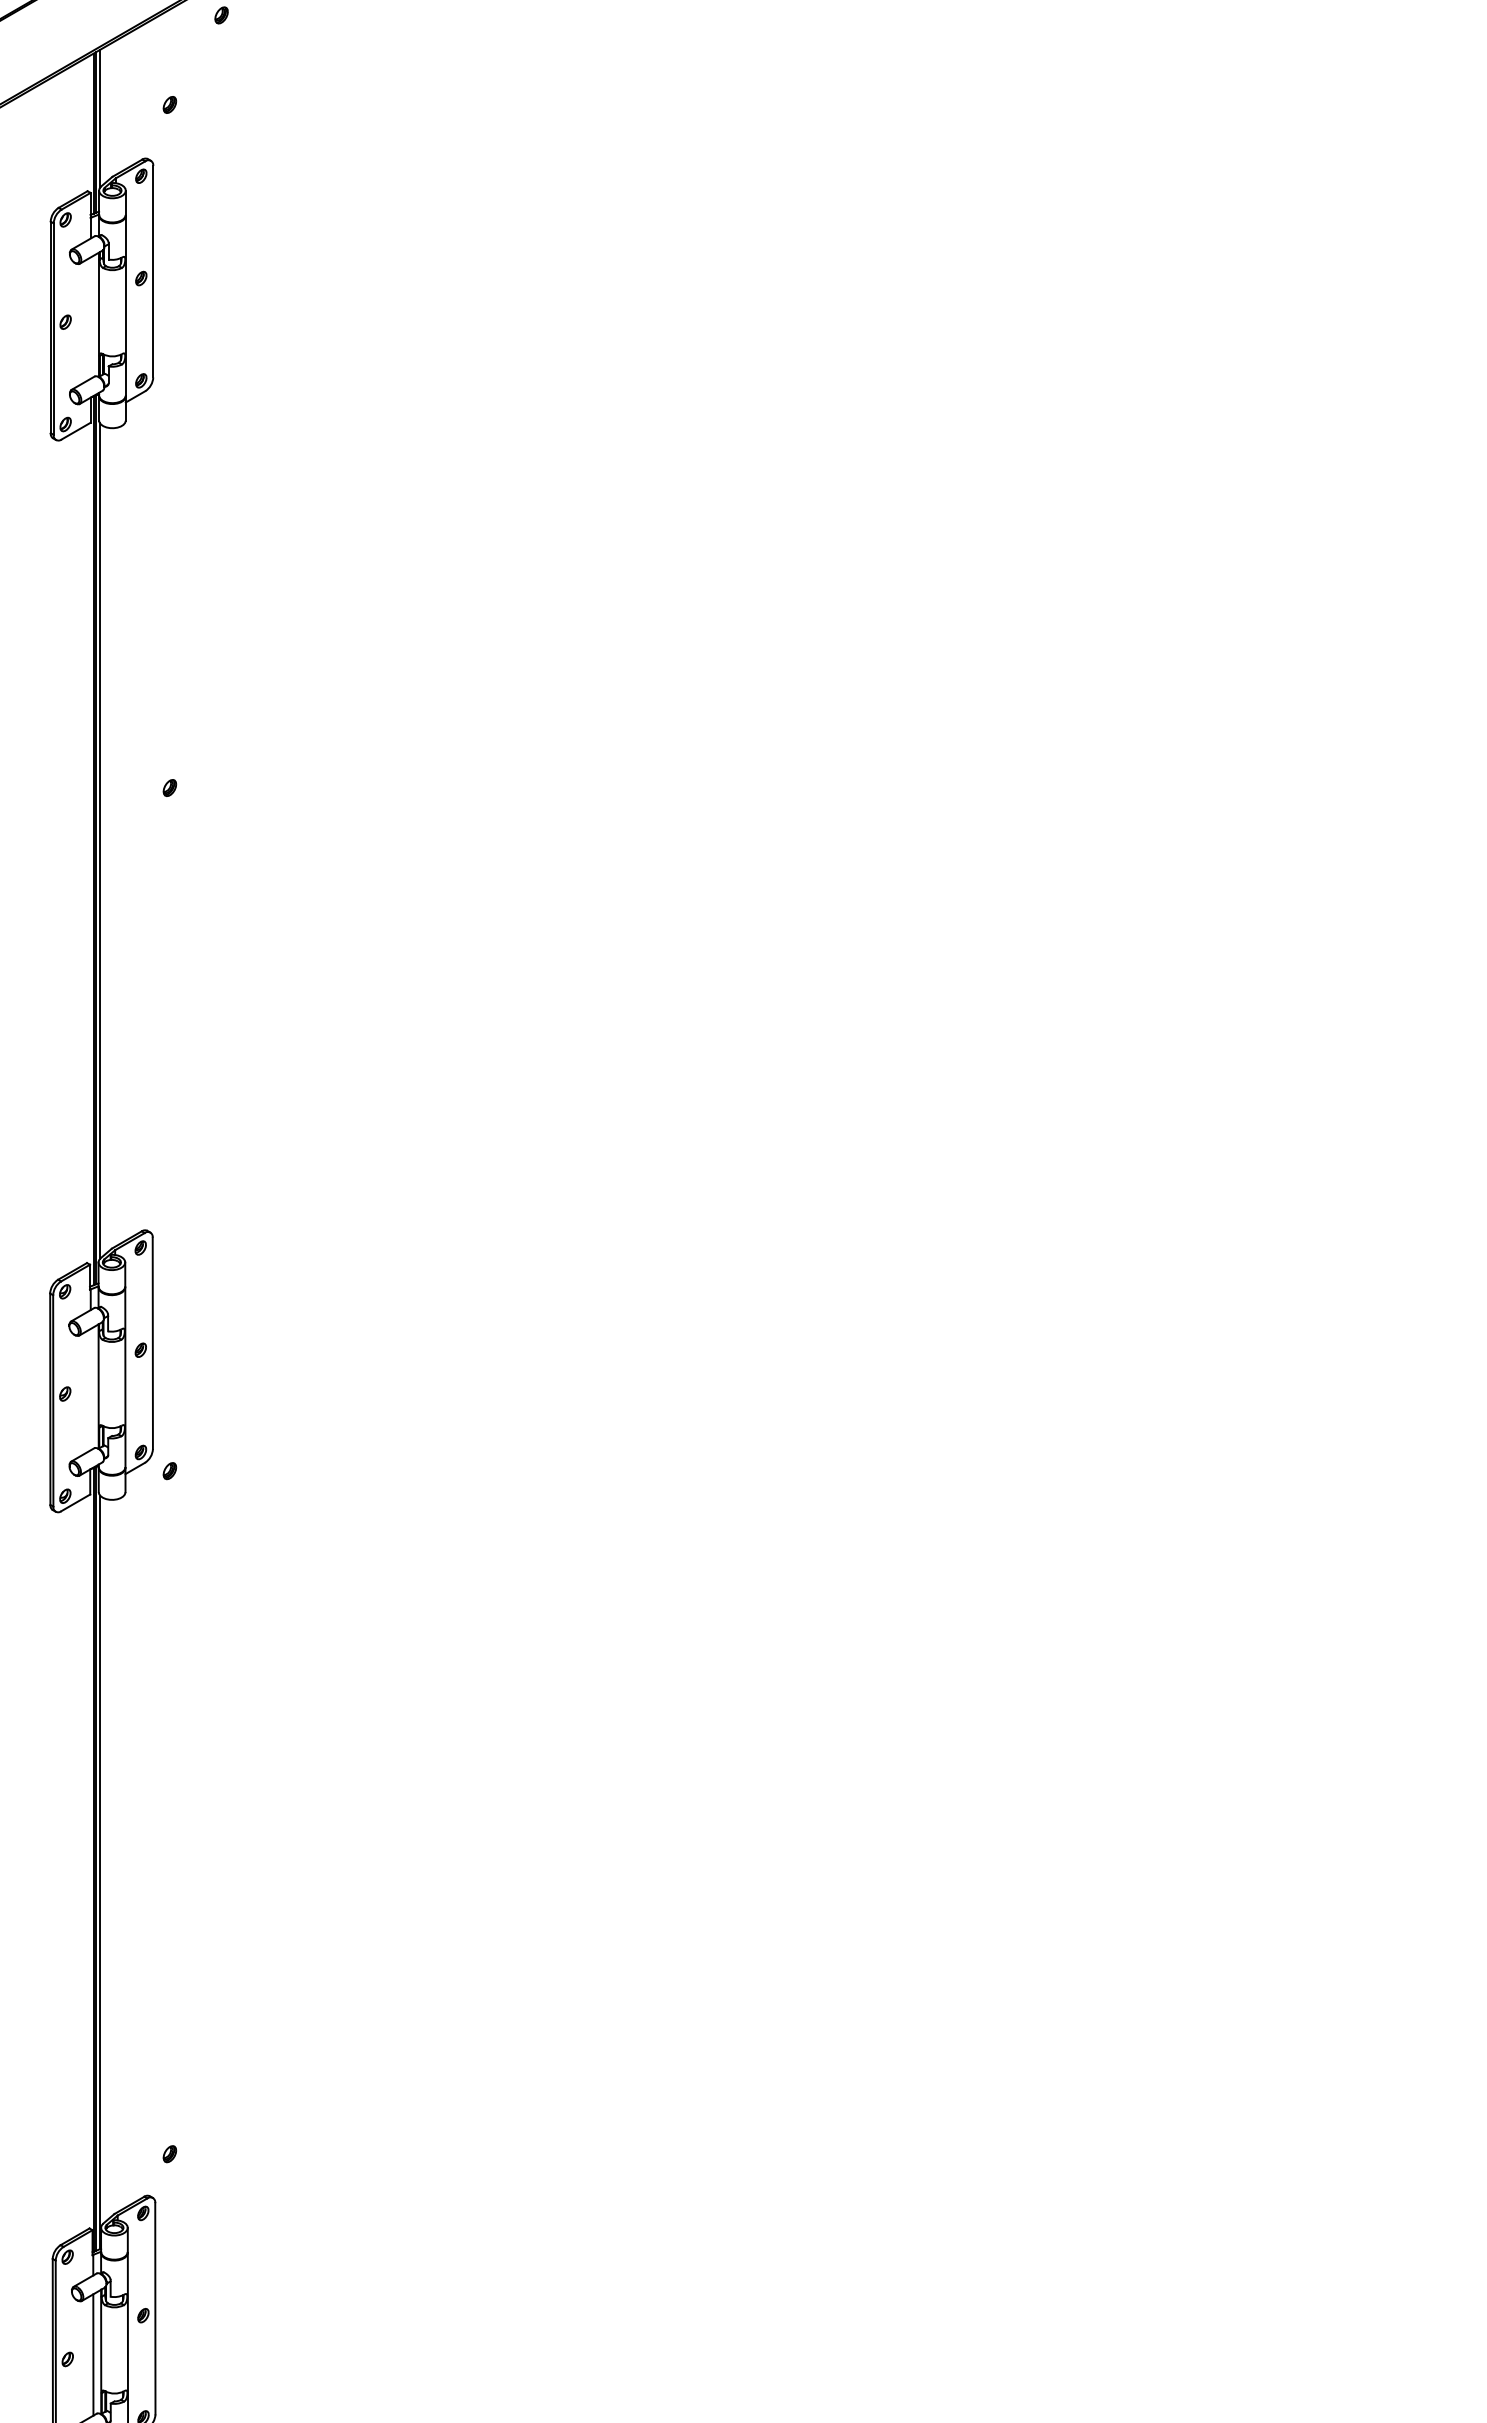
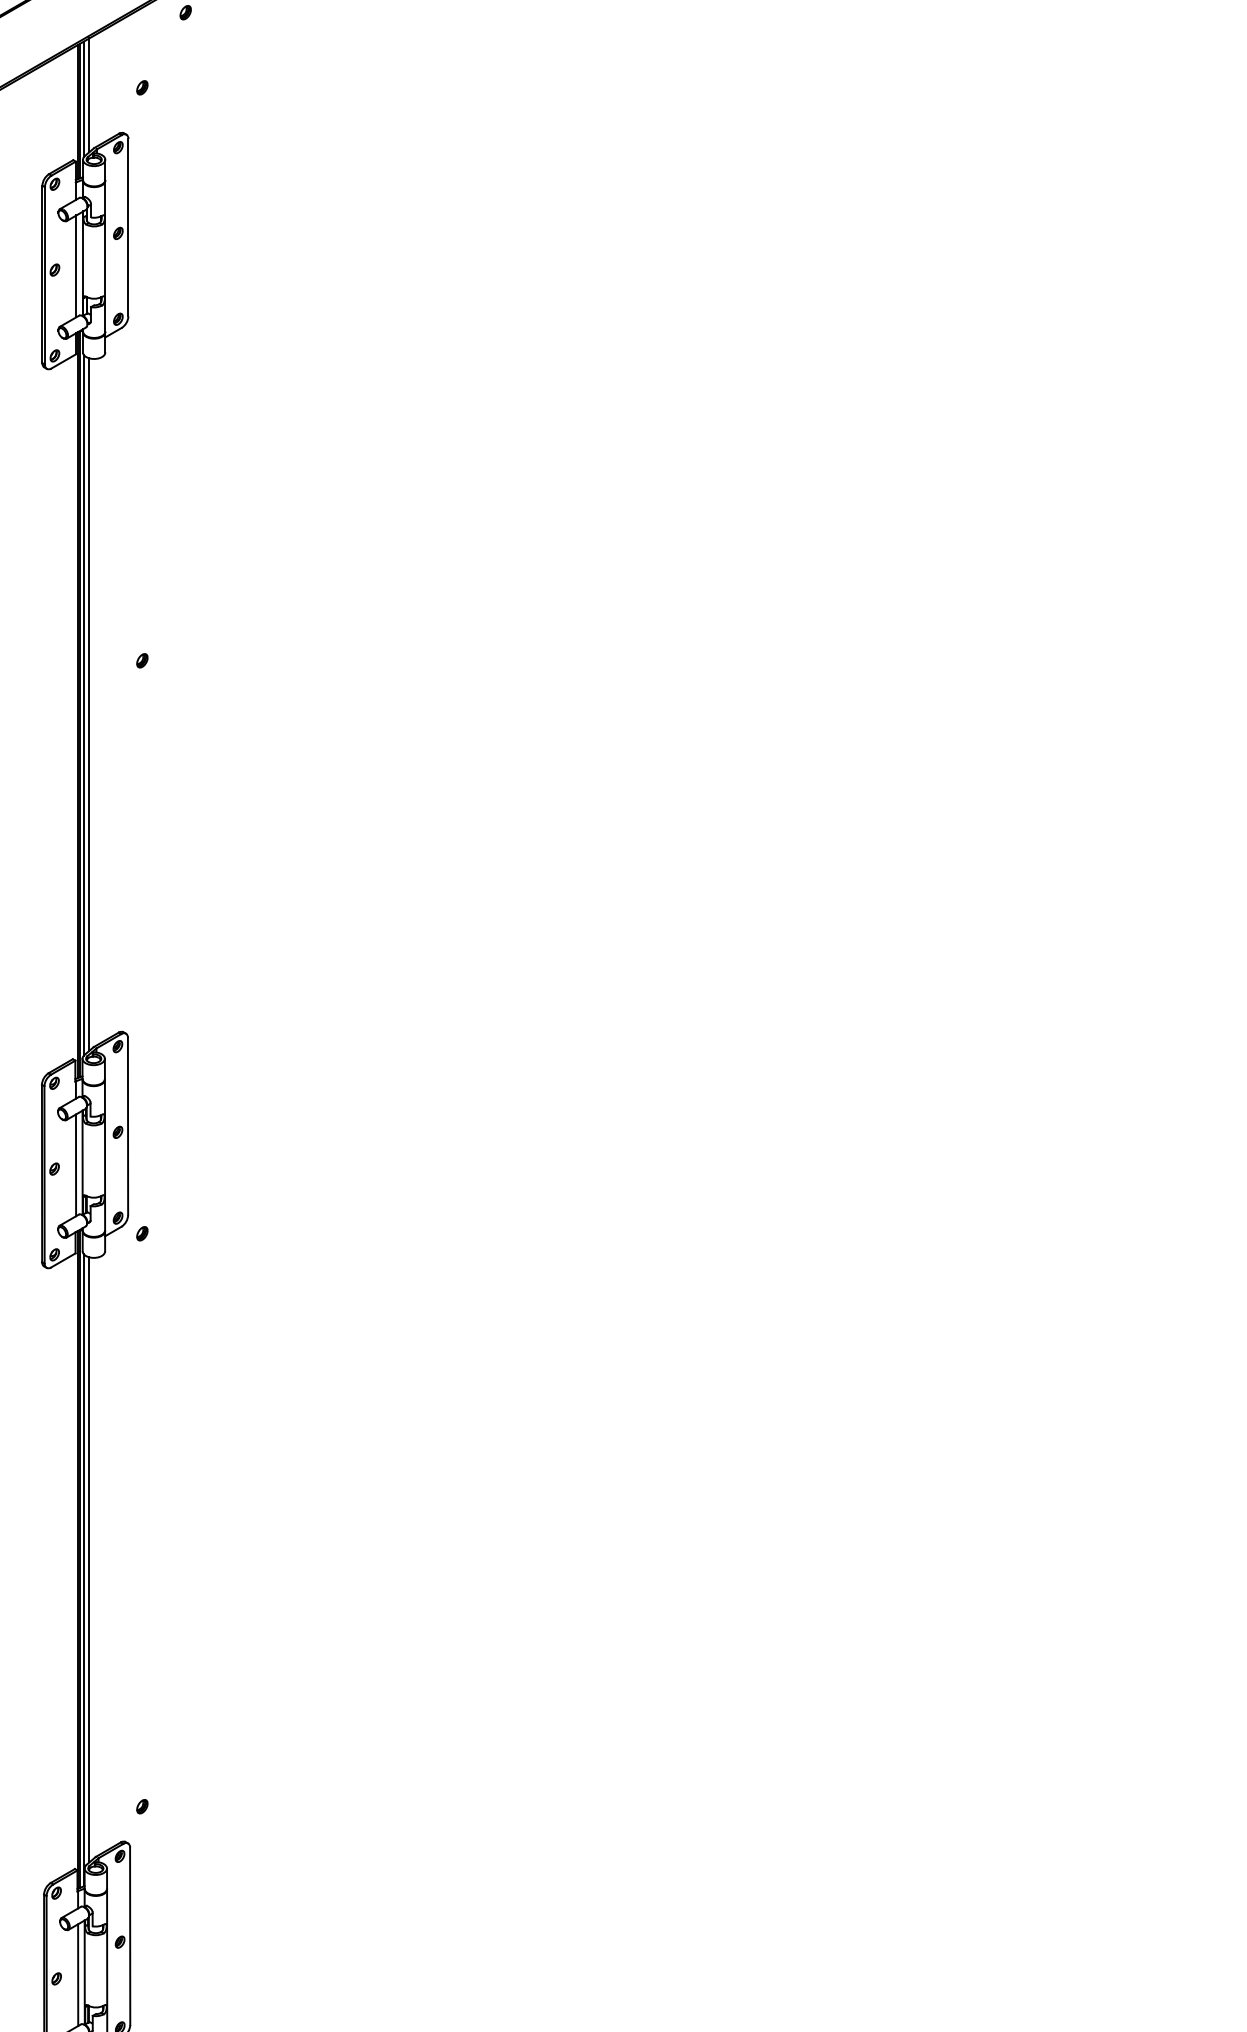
line: (106, 113) -> (89, 94), added
line: (91, 317) -> (76, 266), added
line: (106, 839) -> (89, 703), added
line: (90, 1389) -> (75, 1165), added
line: (106, 1859) -> (89, 1559), added

